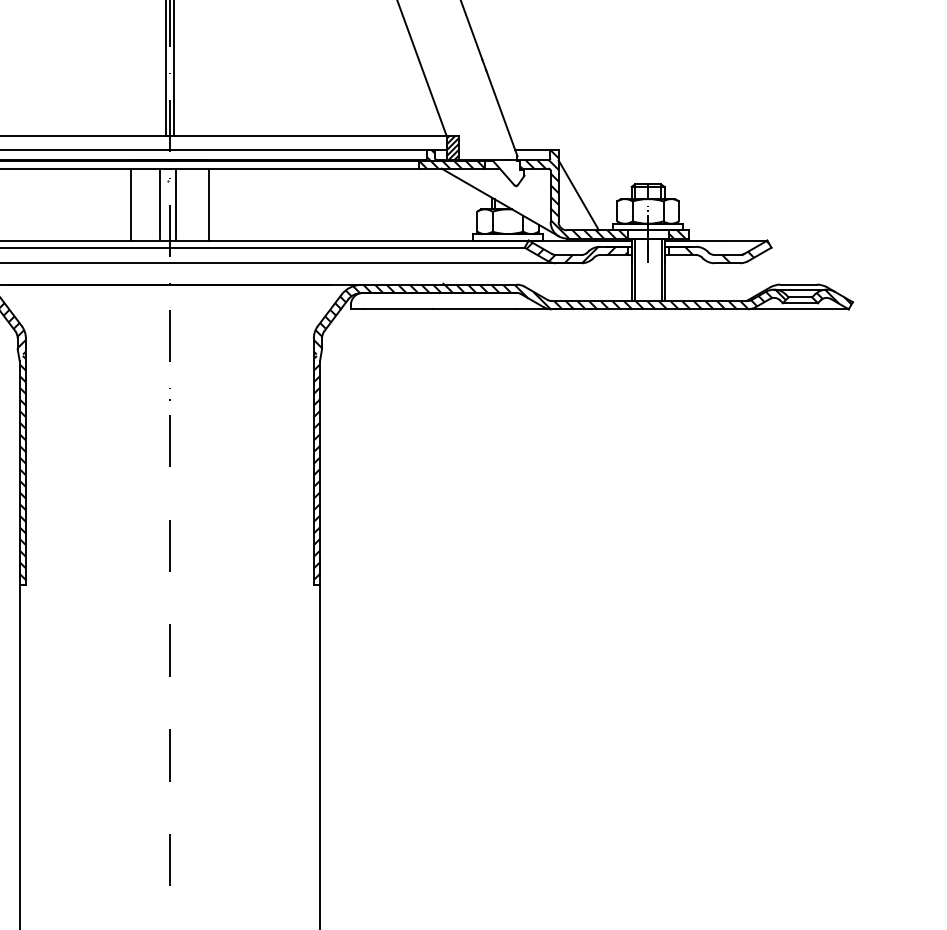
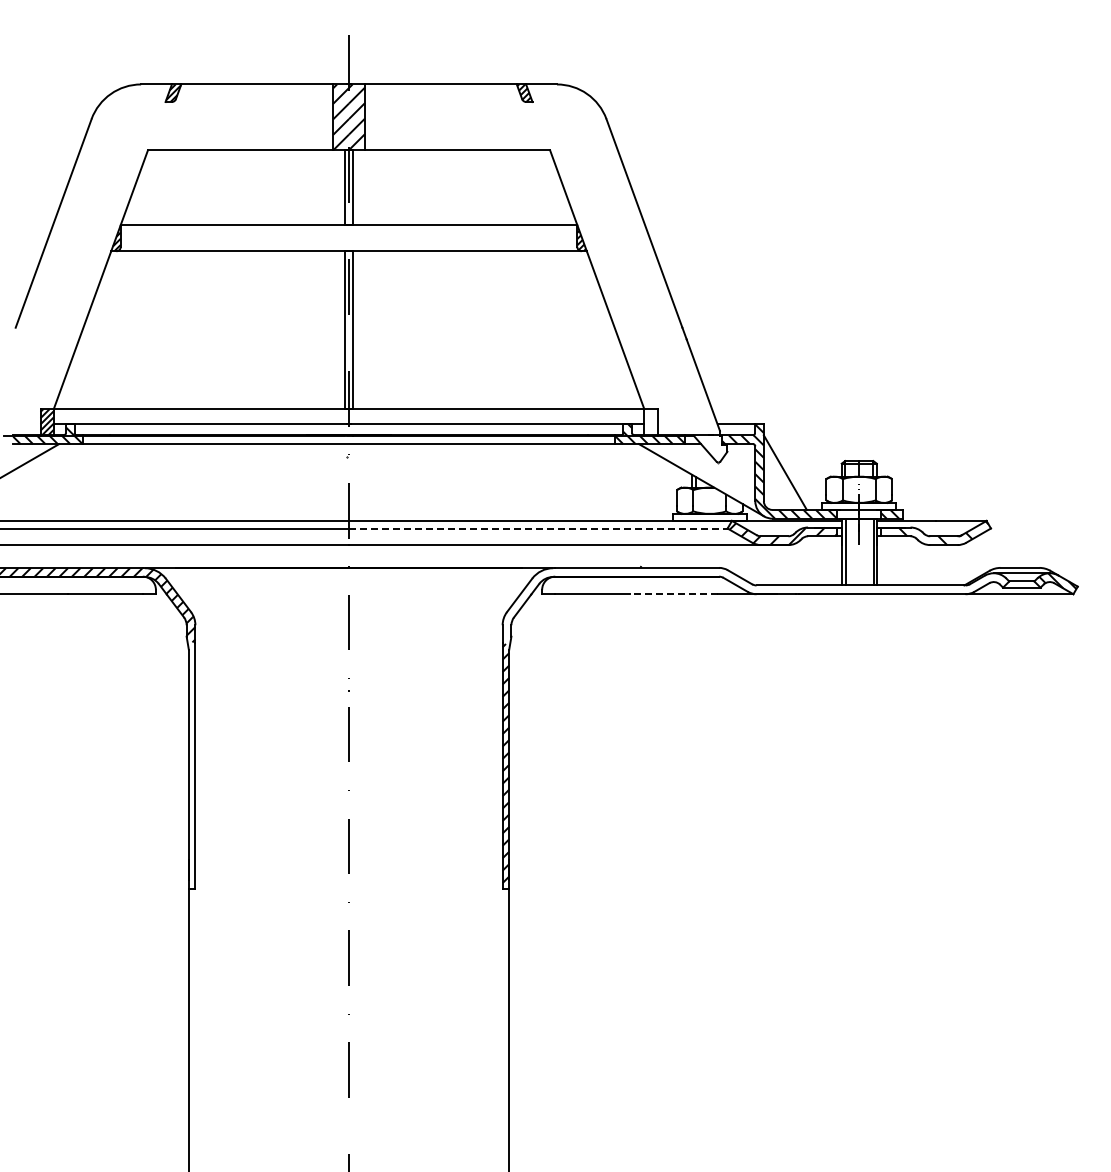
hatch: (452, 148) -> (650, 422), removed
line: (159, 203) -> (338, 481), removed
line: (175, 203) -> (355, 481), removed
line: (130, 204) -> (307, 482), removed
line: (208, 204) -> (390, 482), removed
line: (347, 247) -> (538, 528), solid -> dashed
line: (473, 309) -> (673, 594), solid -> dashed
hatch: (549, 319) -> (754, 605), removed
hatch: (22, 467) -> (191, 763), removed

